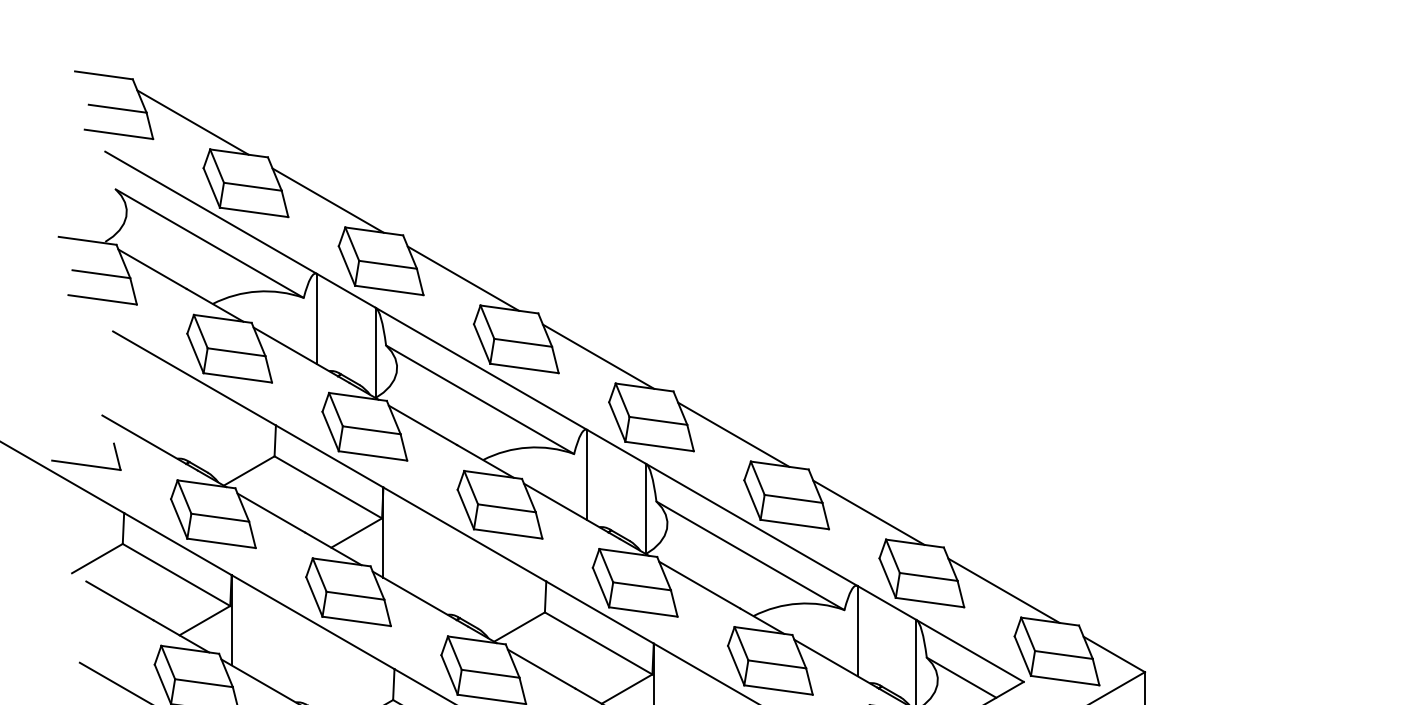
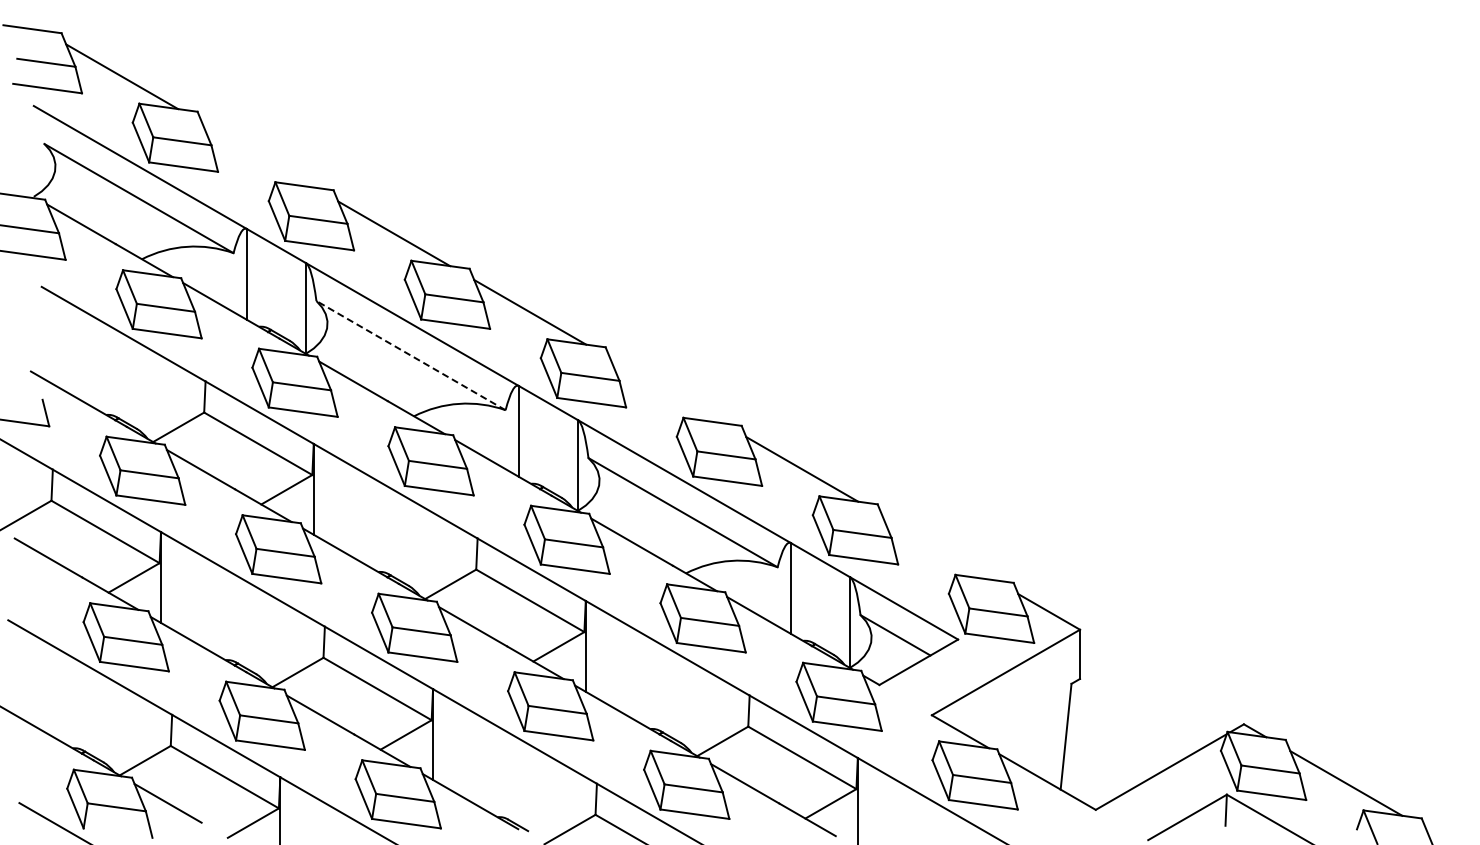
line: (328, 199) -> (258, 154), removed
line: (479, 399) -> (410, 355), solid -> dashed
line: (733, 434) -> (666, 390), removed
line: (1004, 590) -> (938, 547), removed

